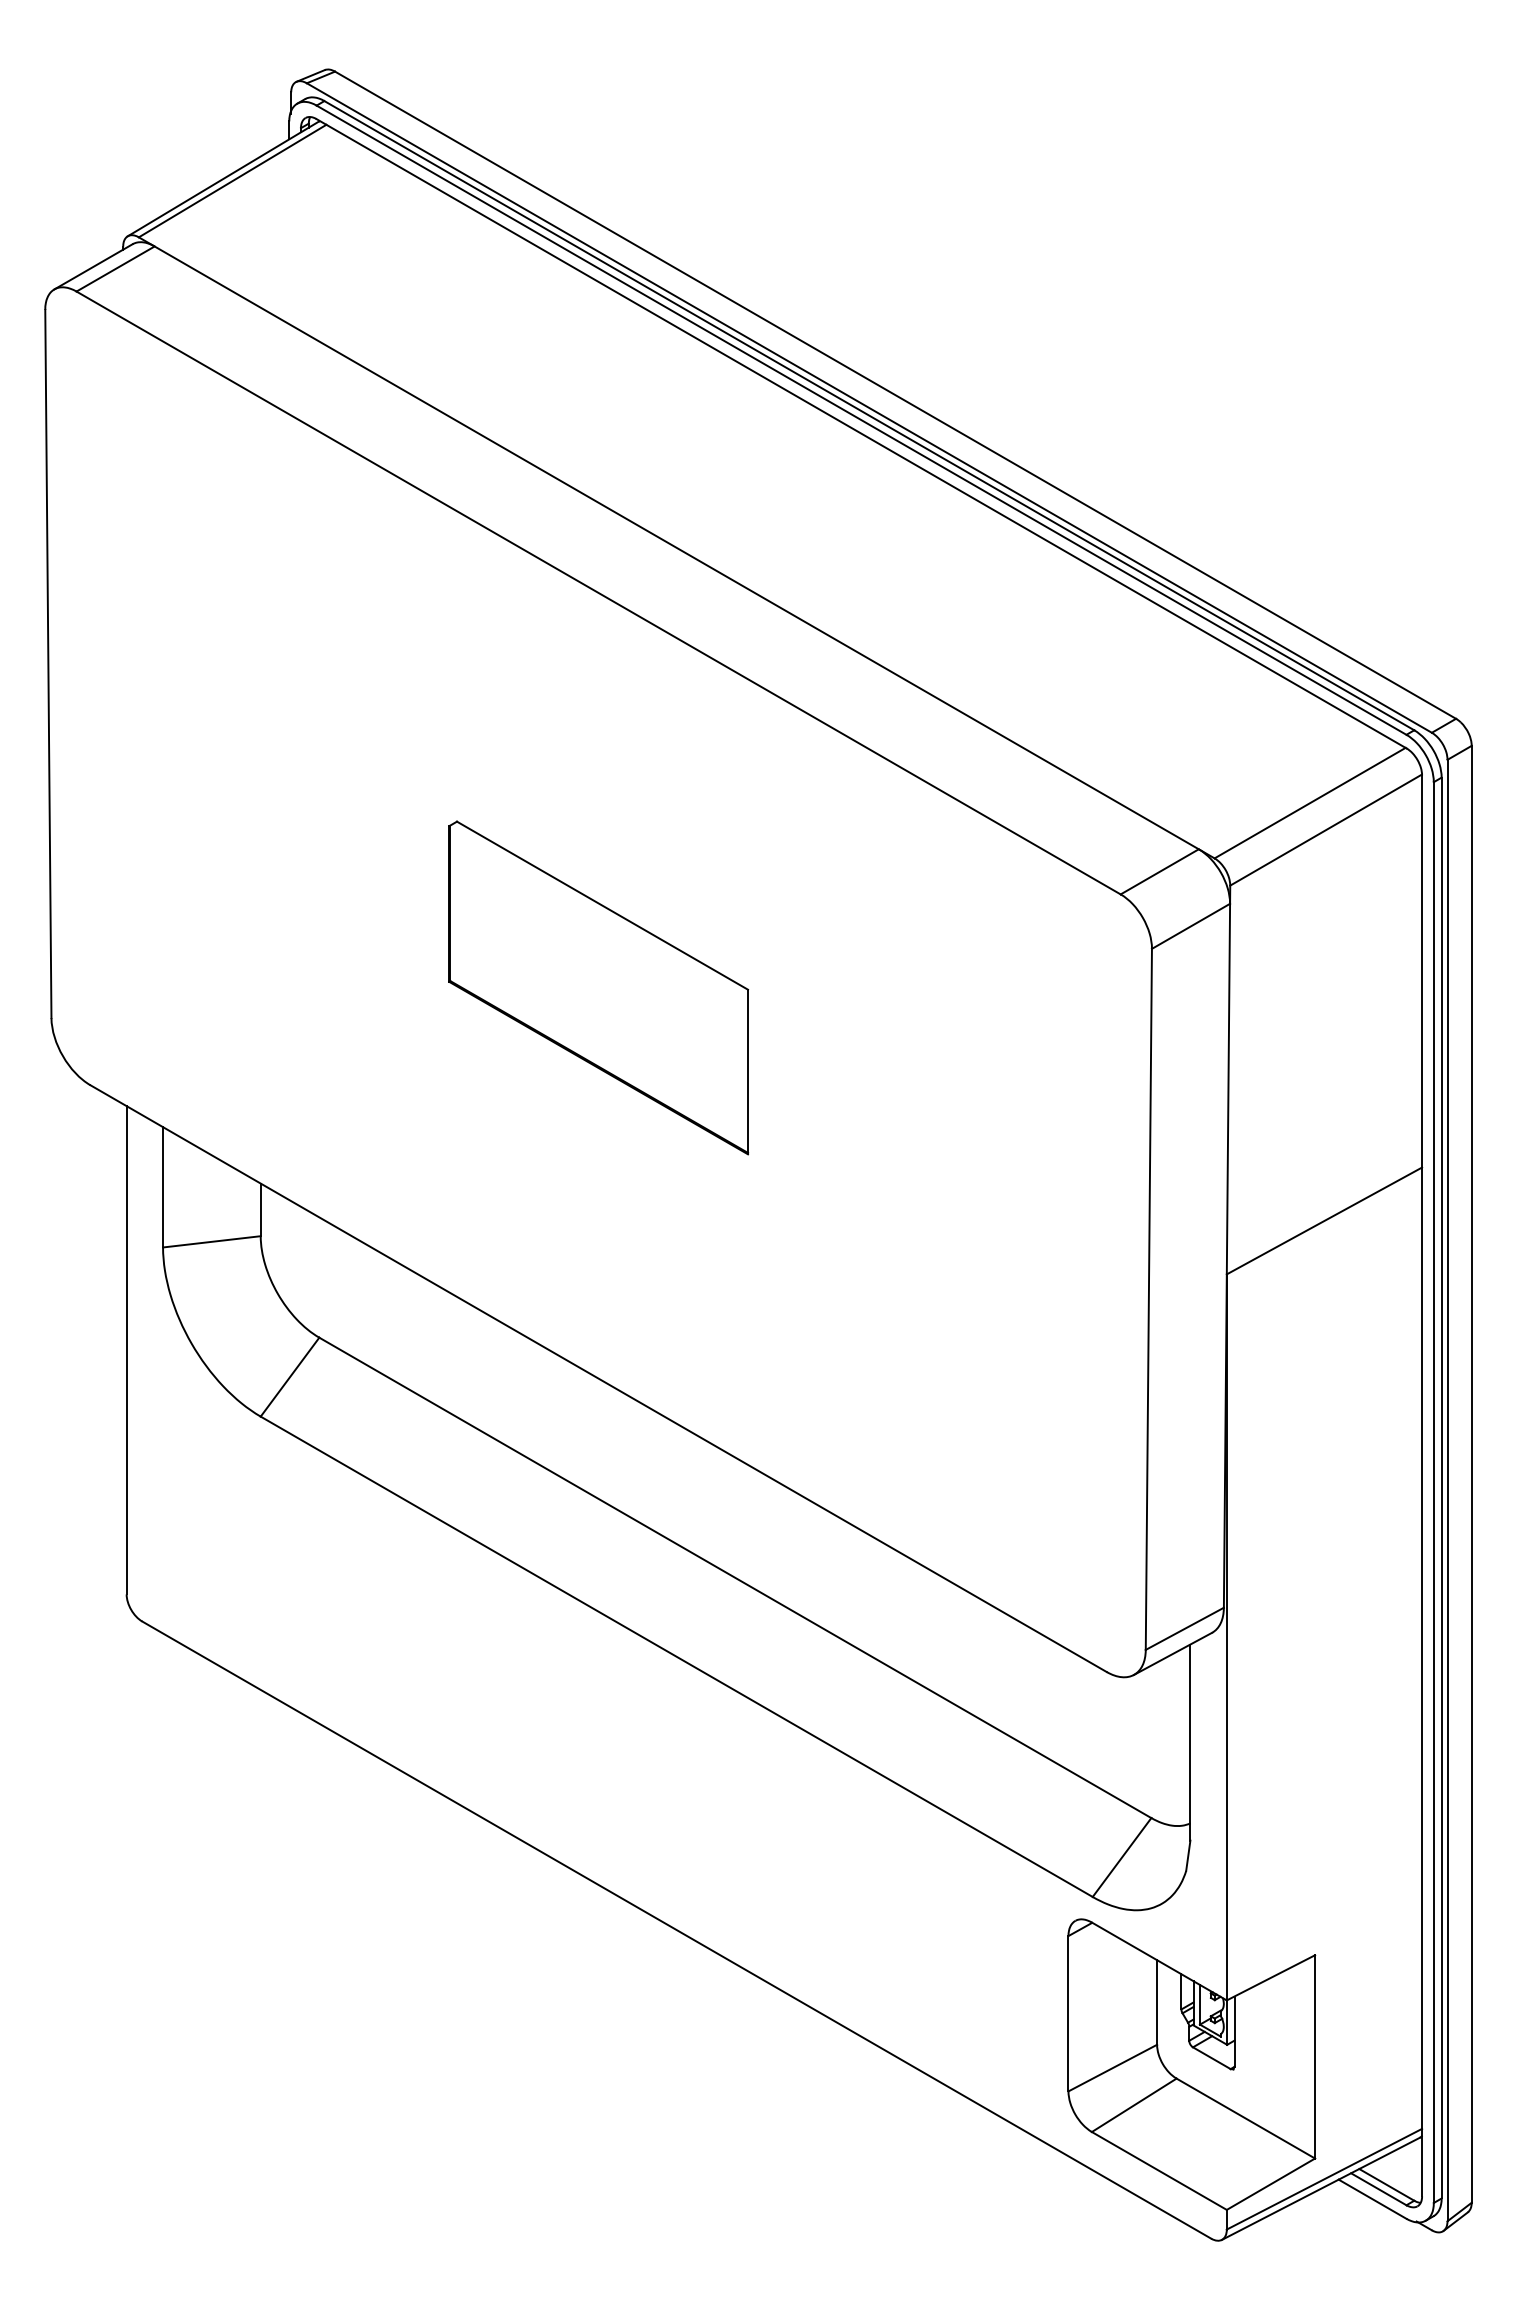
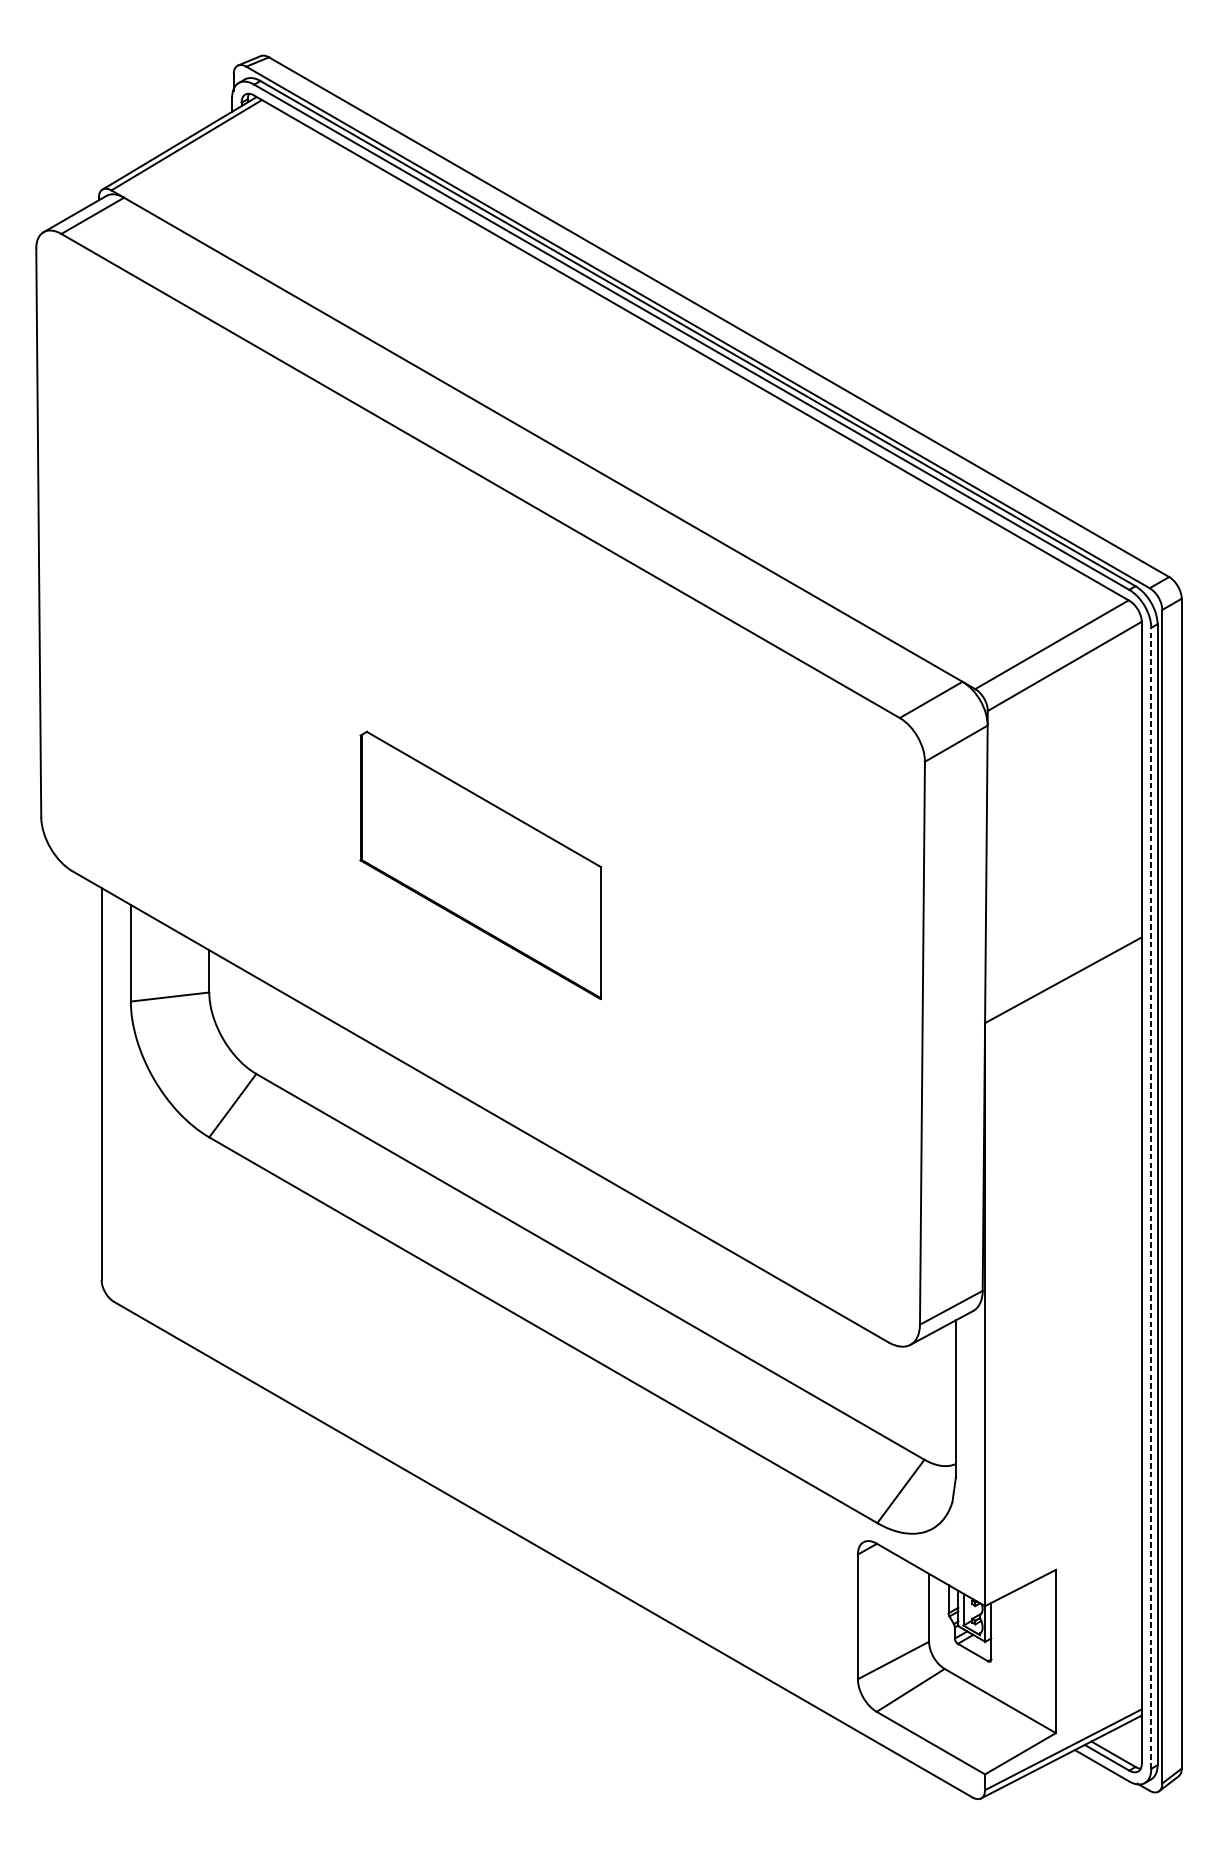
part: (598, 987) -> (480, 865), moved
line: (1433, 1492) -> (1151, 1198), solid -> dashed

